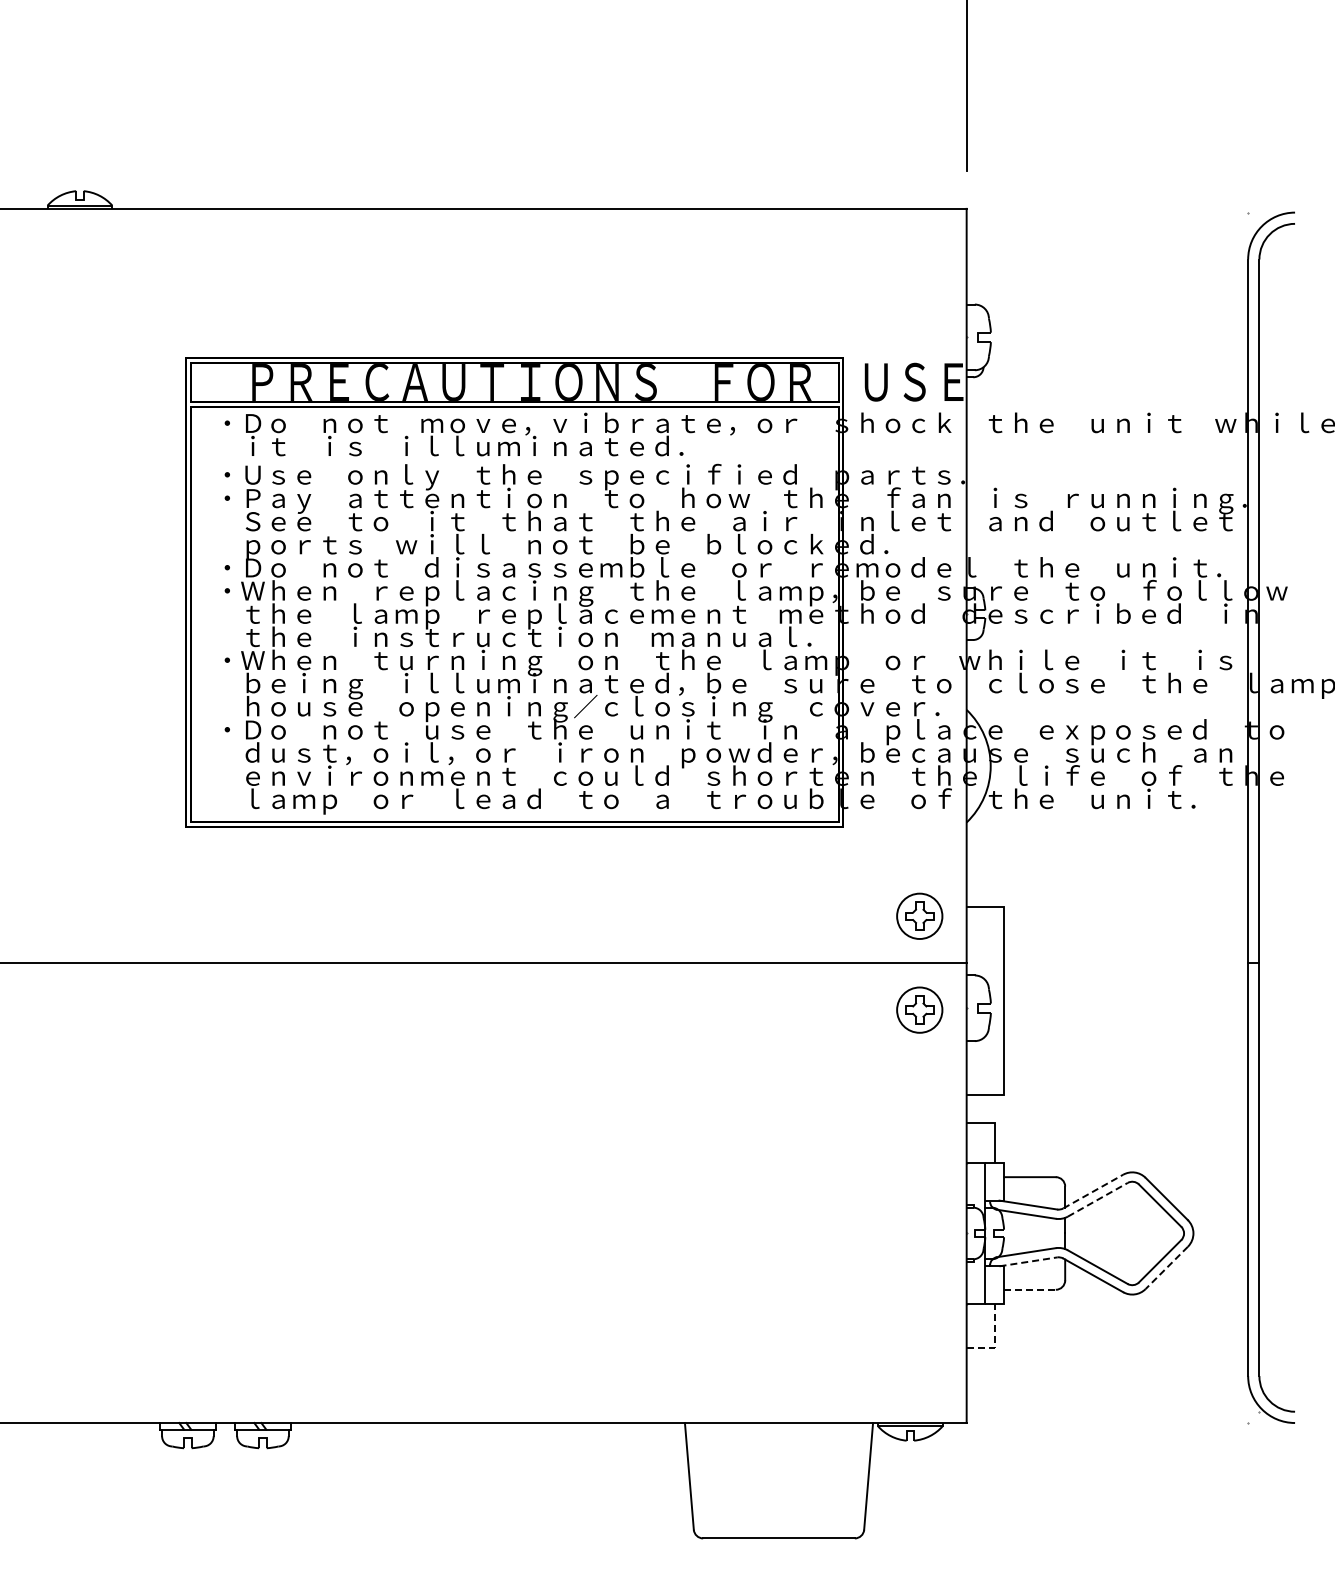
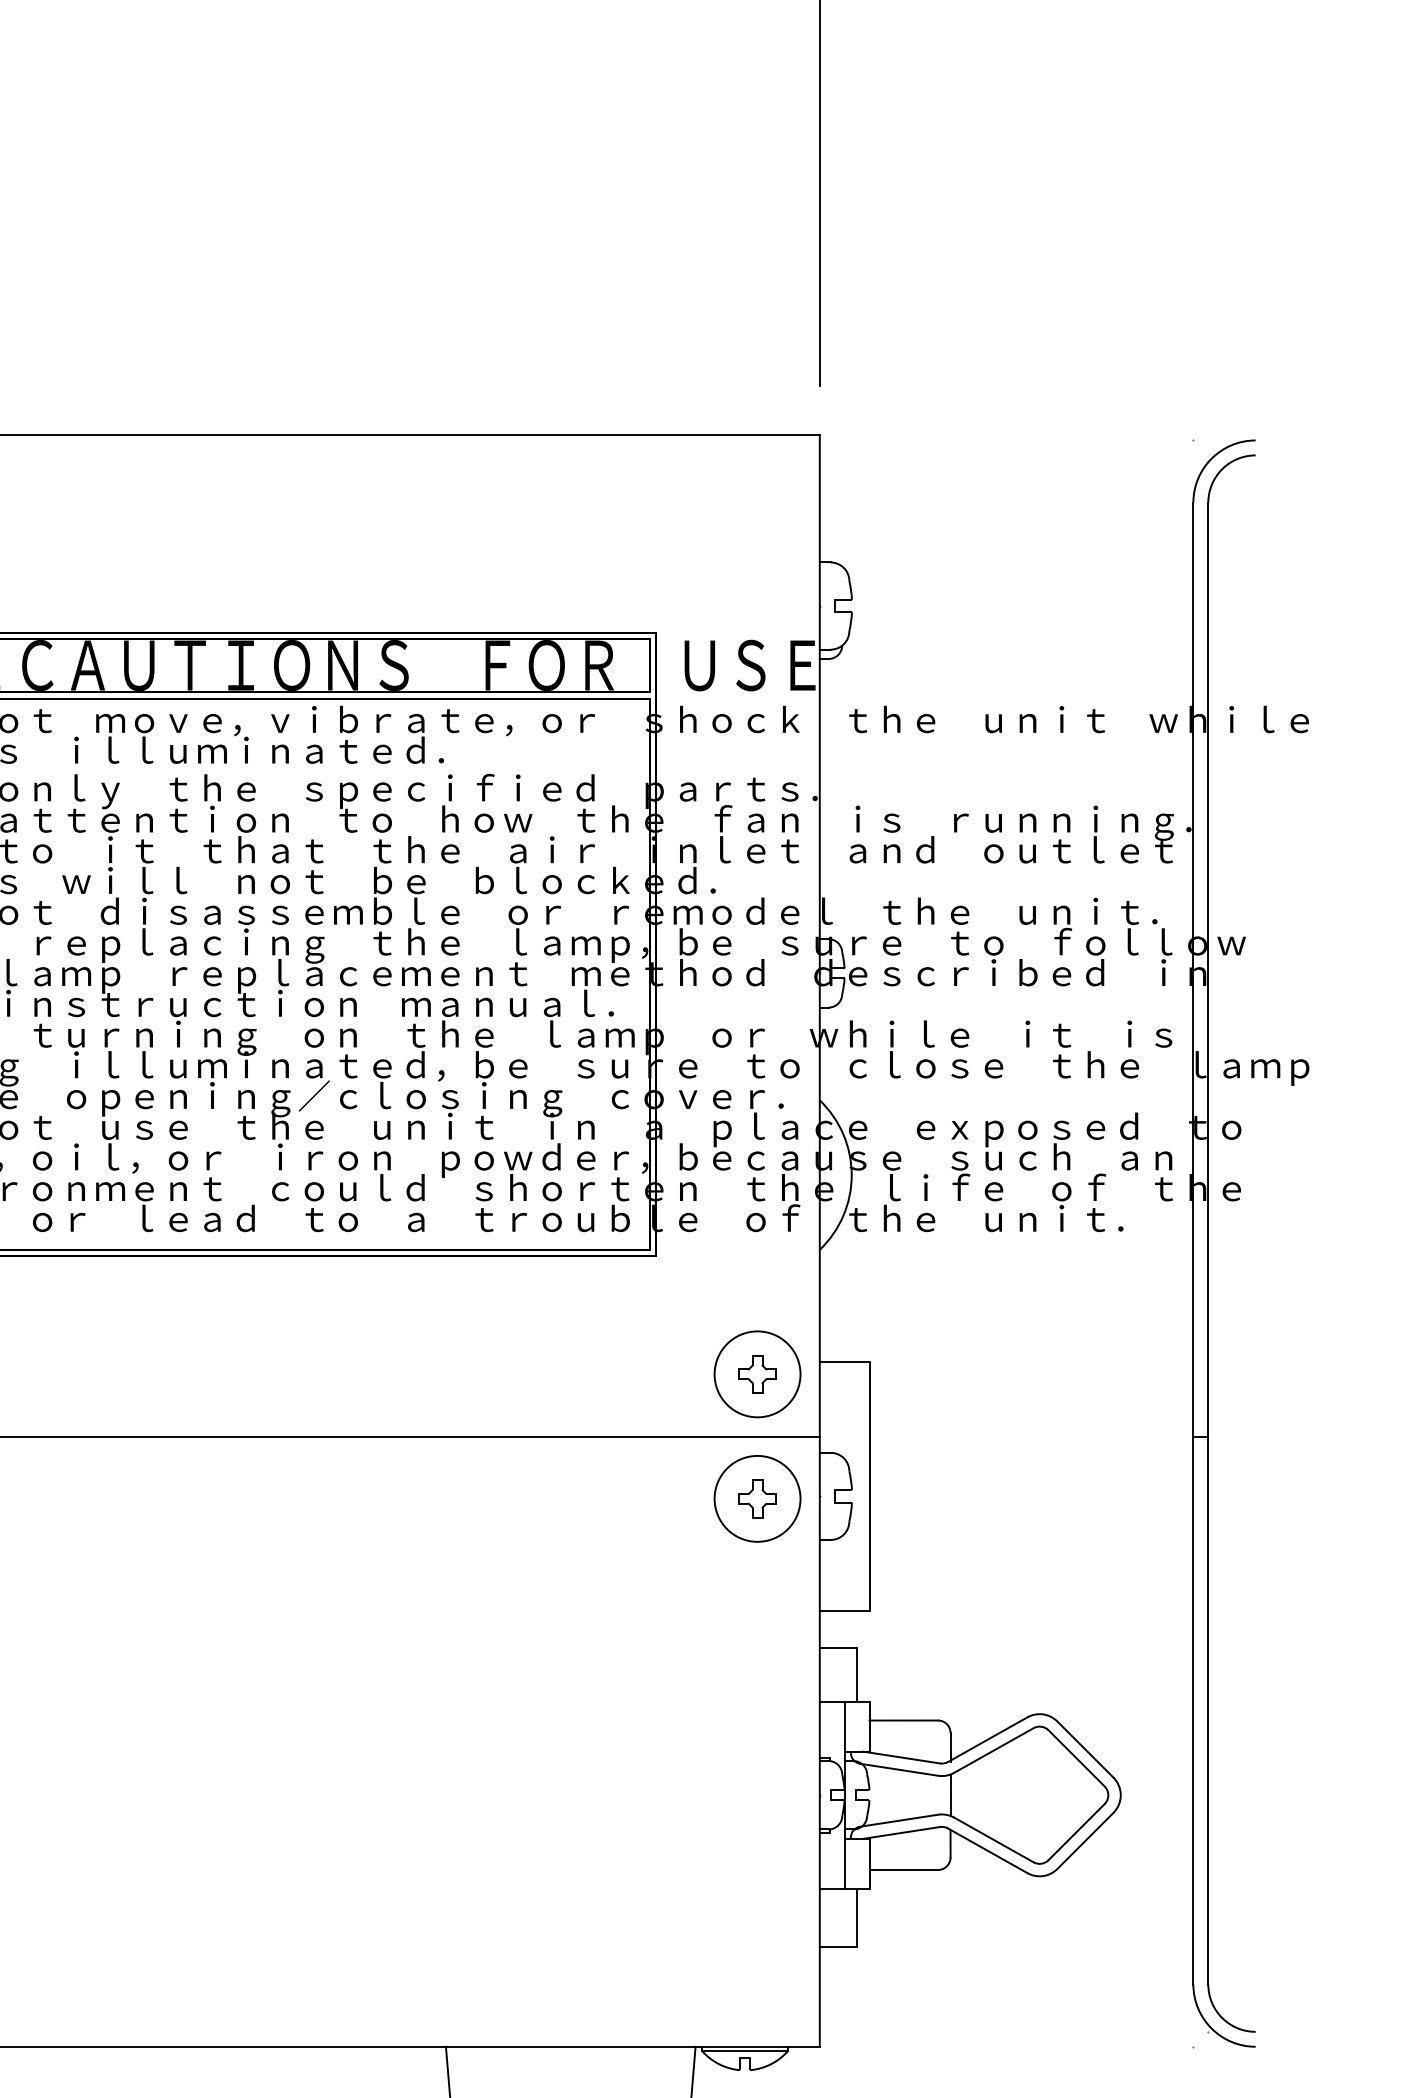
circle: (919, 915) -> (757, 1373), size x1.43
circle: (919, 1009) -> (757, 1498), size x1.43
line: (1093, 1191) -> (988, 1739), dashed -> solid
line: (1098, 1199) -> (994, 1750), dashed -> solid
line: (1028, 1261) -> (901, 1832), dashed -> solid
line: (1166, 1267) -> (1085, 1840), dashed -> solid
line: (1030, 1289) -> (904, 1869), dashed -> solid
line: (994, 1340) -> (856, 1937), dashed -> solid

